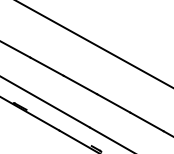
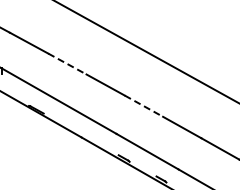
line: (47, 67) -> (67, 64), solid -> dashed
line: (113, 103) -> (143, 106), solid -> dashed

